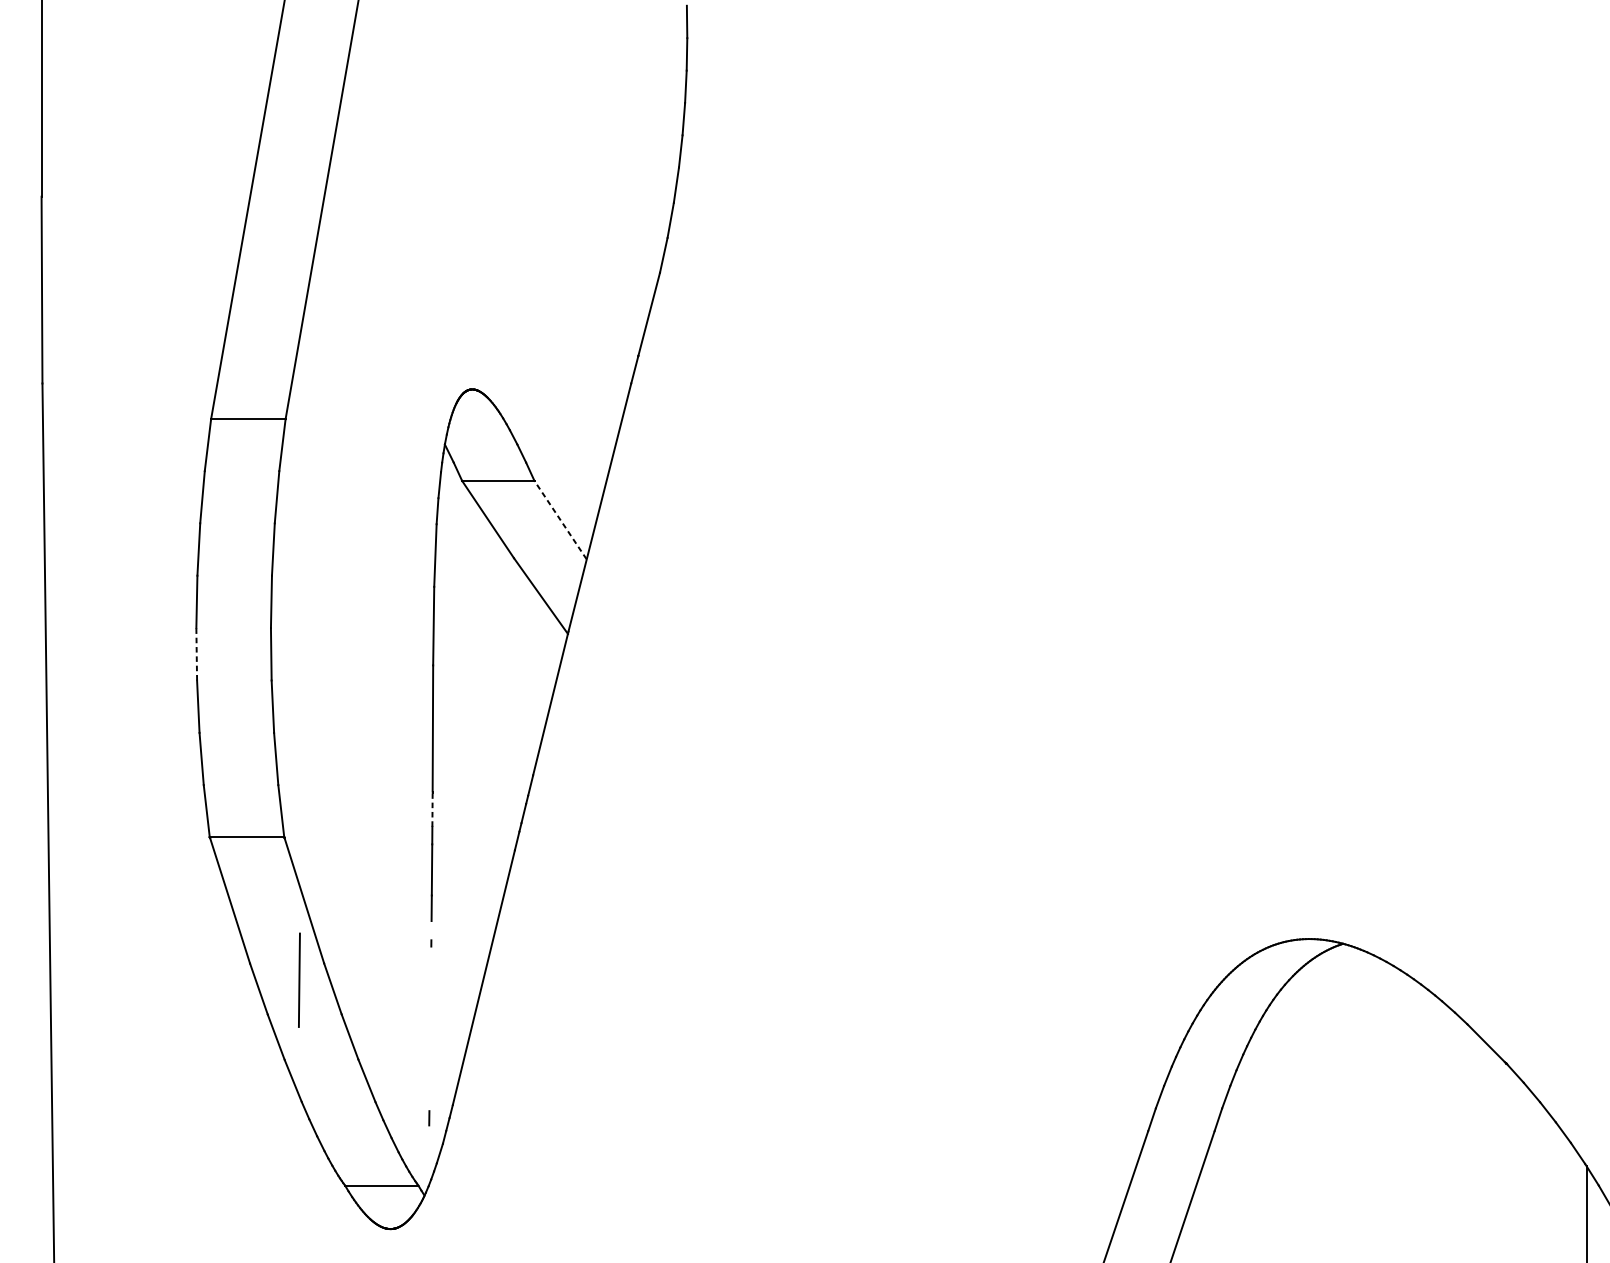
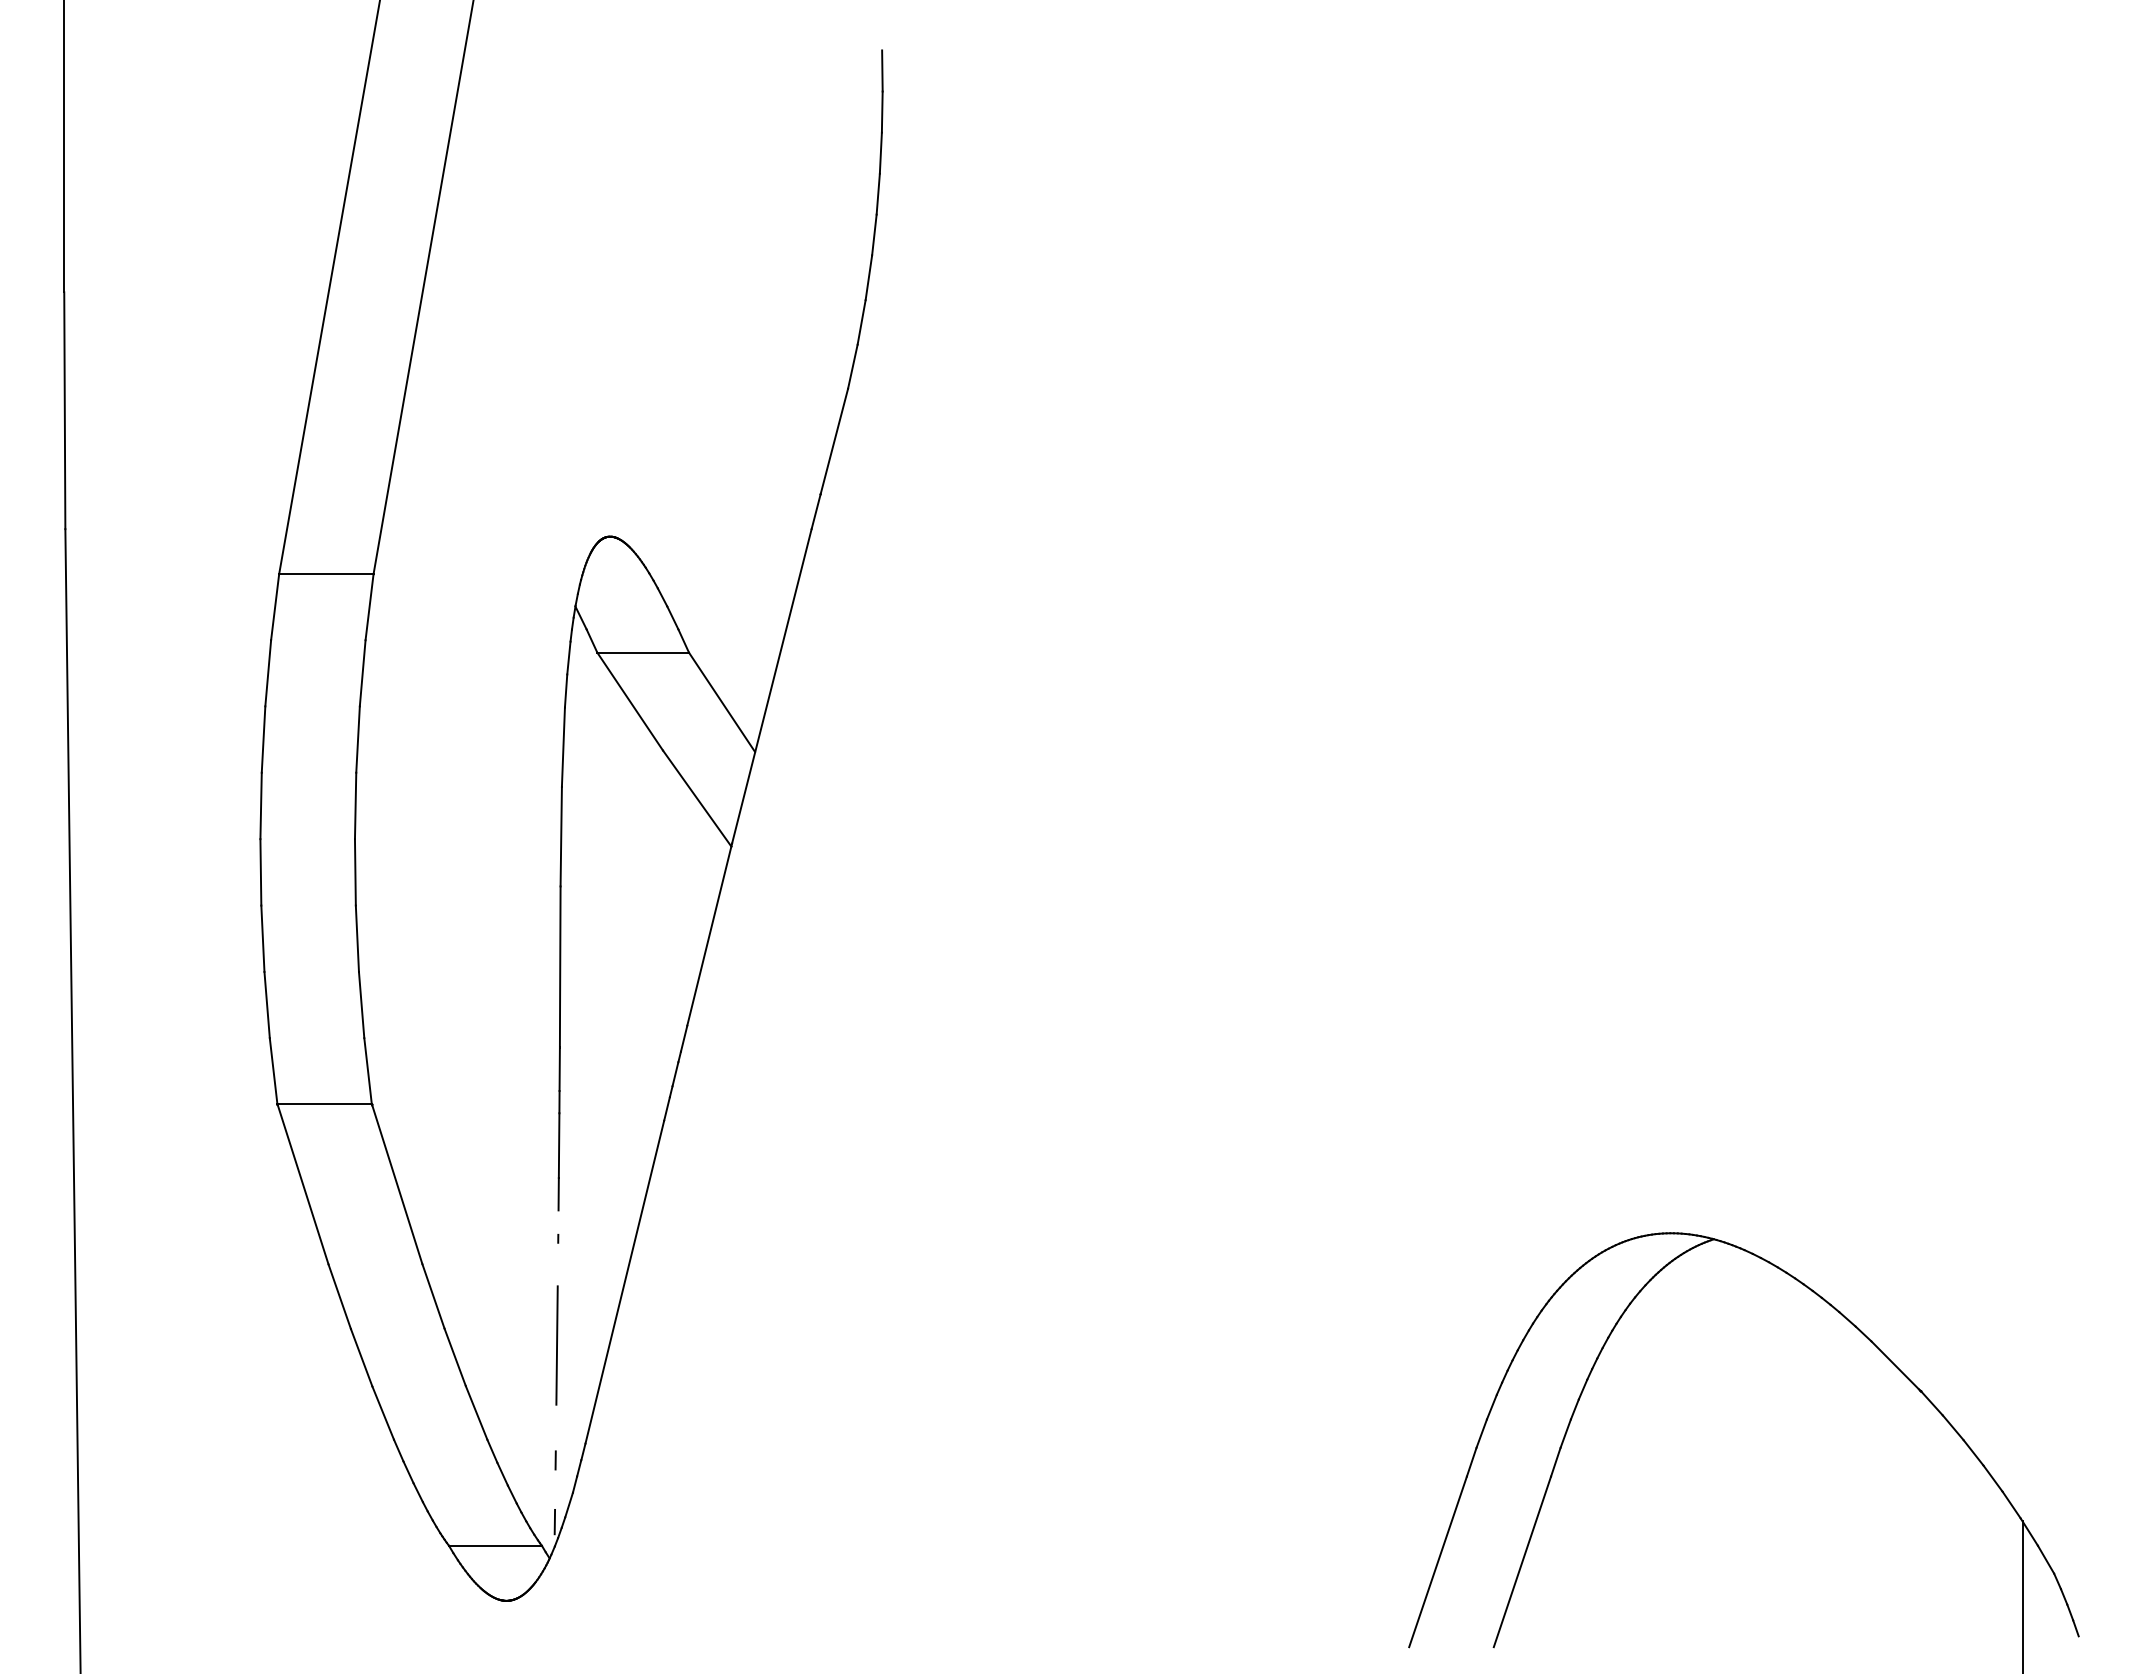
line: (560, 520) -> (722, 702), dashed -> solid
line: (196, 653) -> (260, 871), dashed -> solid
line: (432, 809) -> (559, 1069), dashed -> solid
line: (298, 980) -> (556, 1345), moved
line: (428, 1166) -> (554, 1521), added

